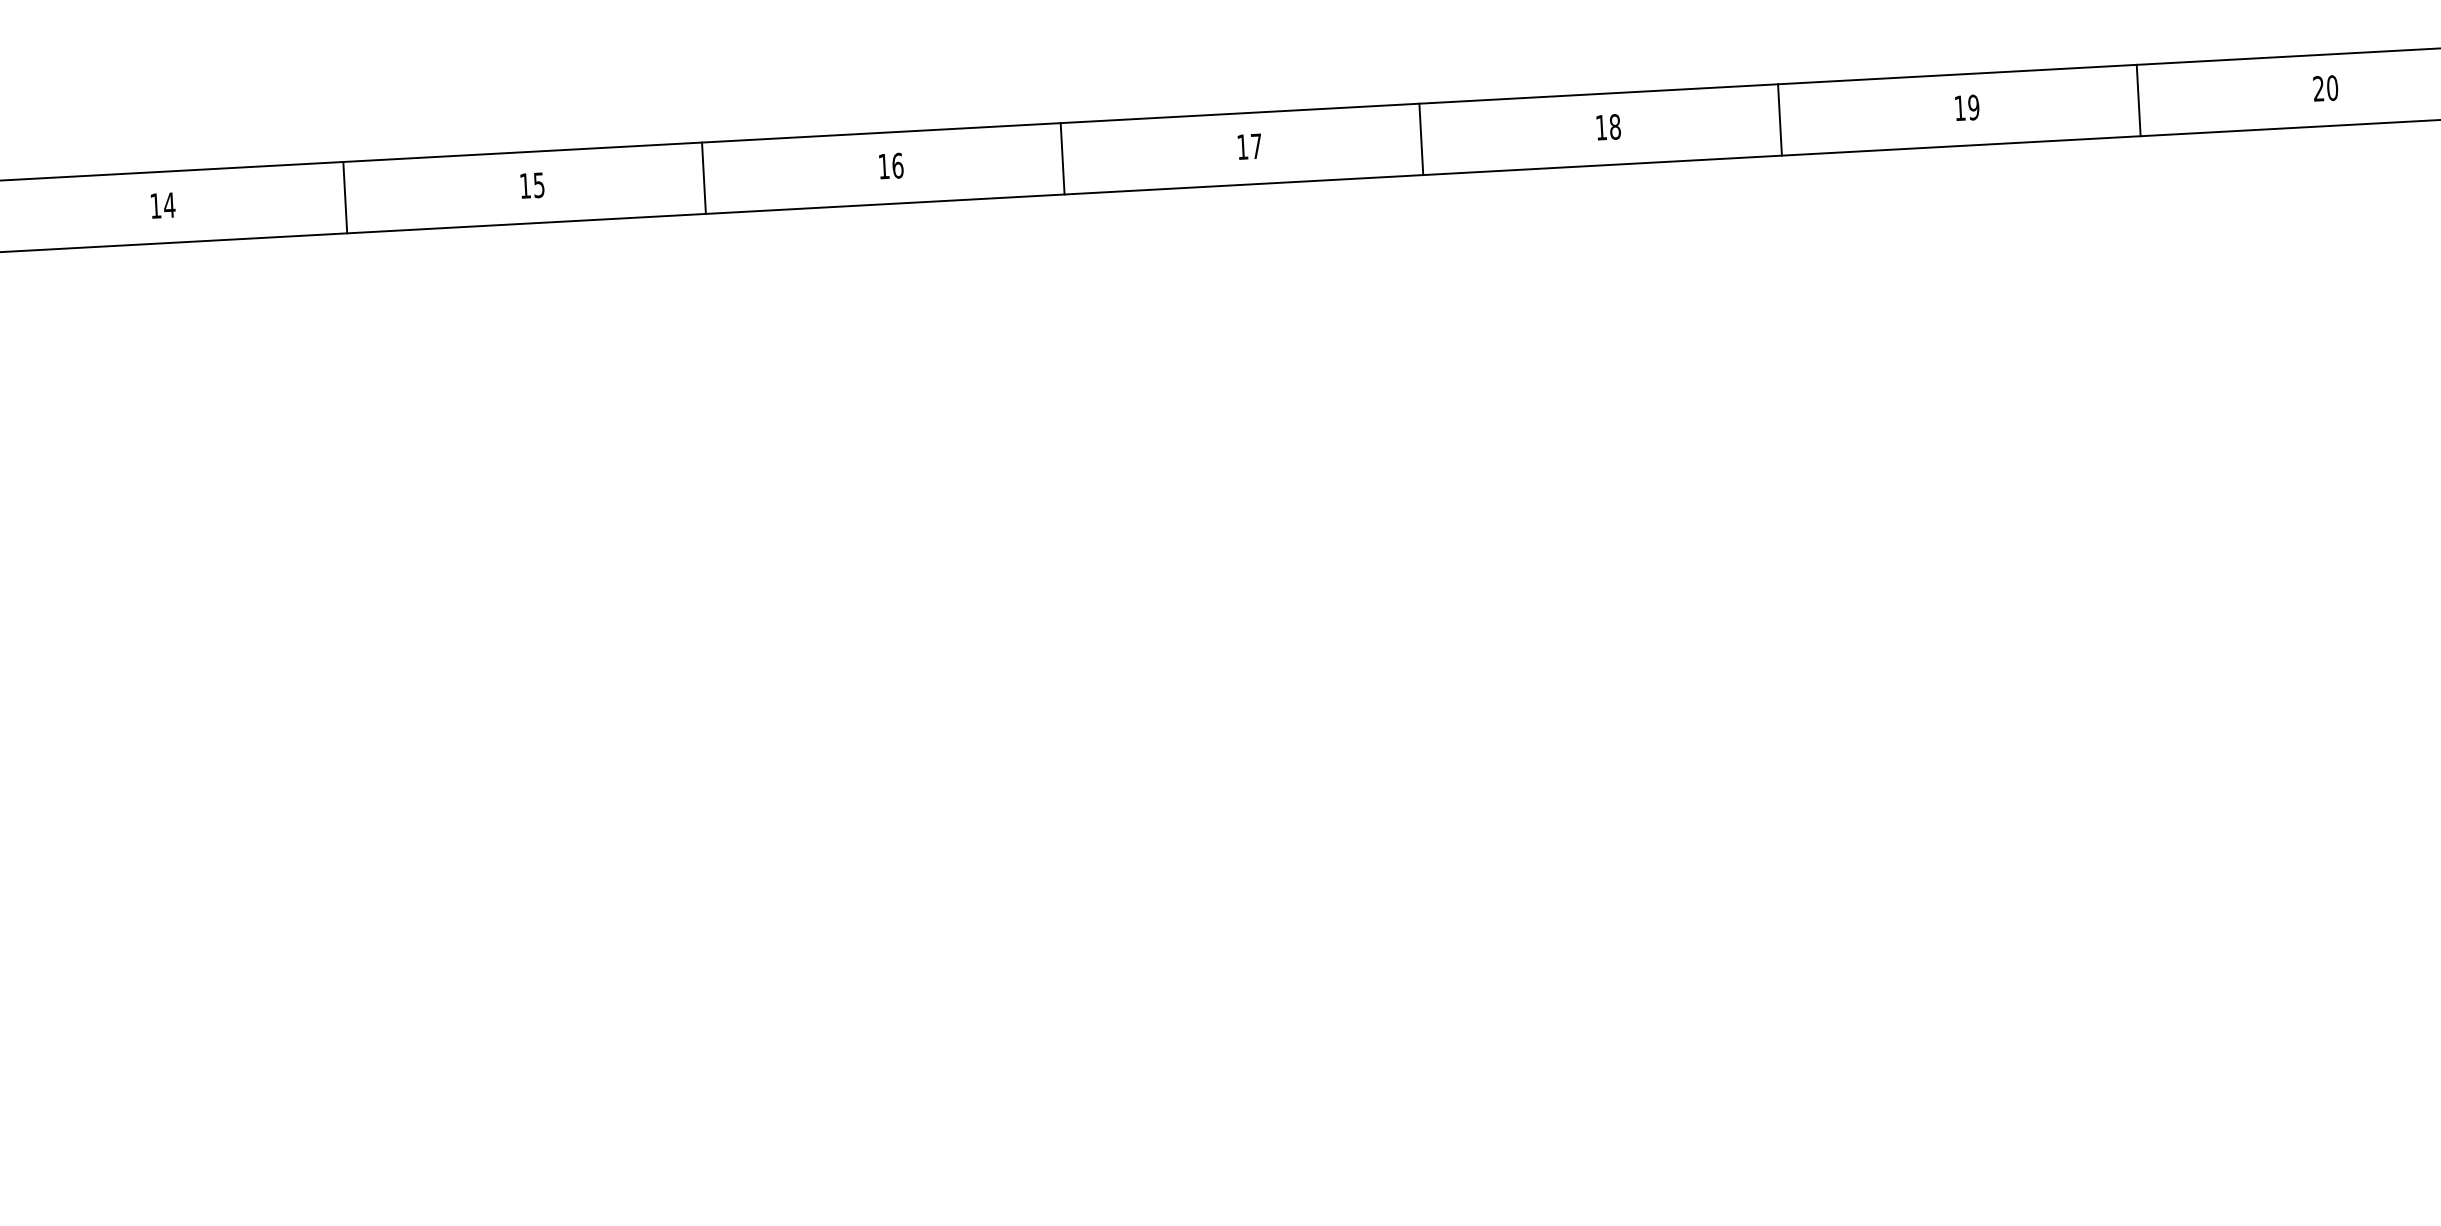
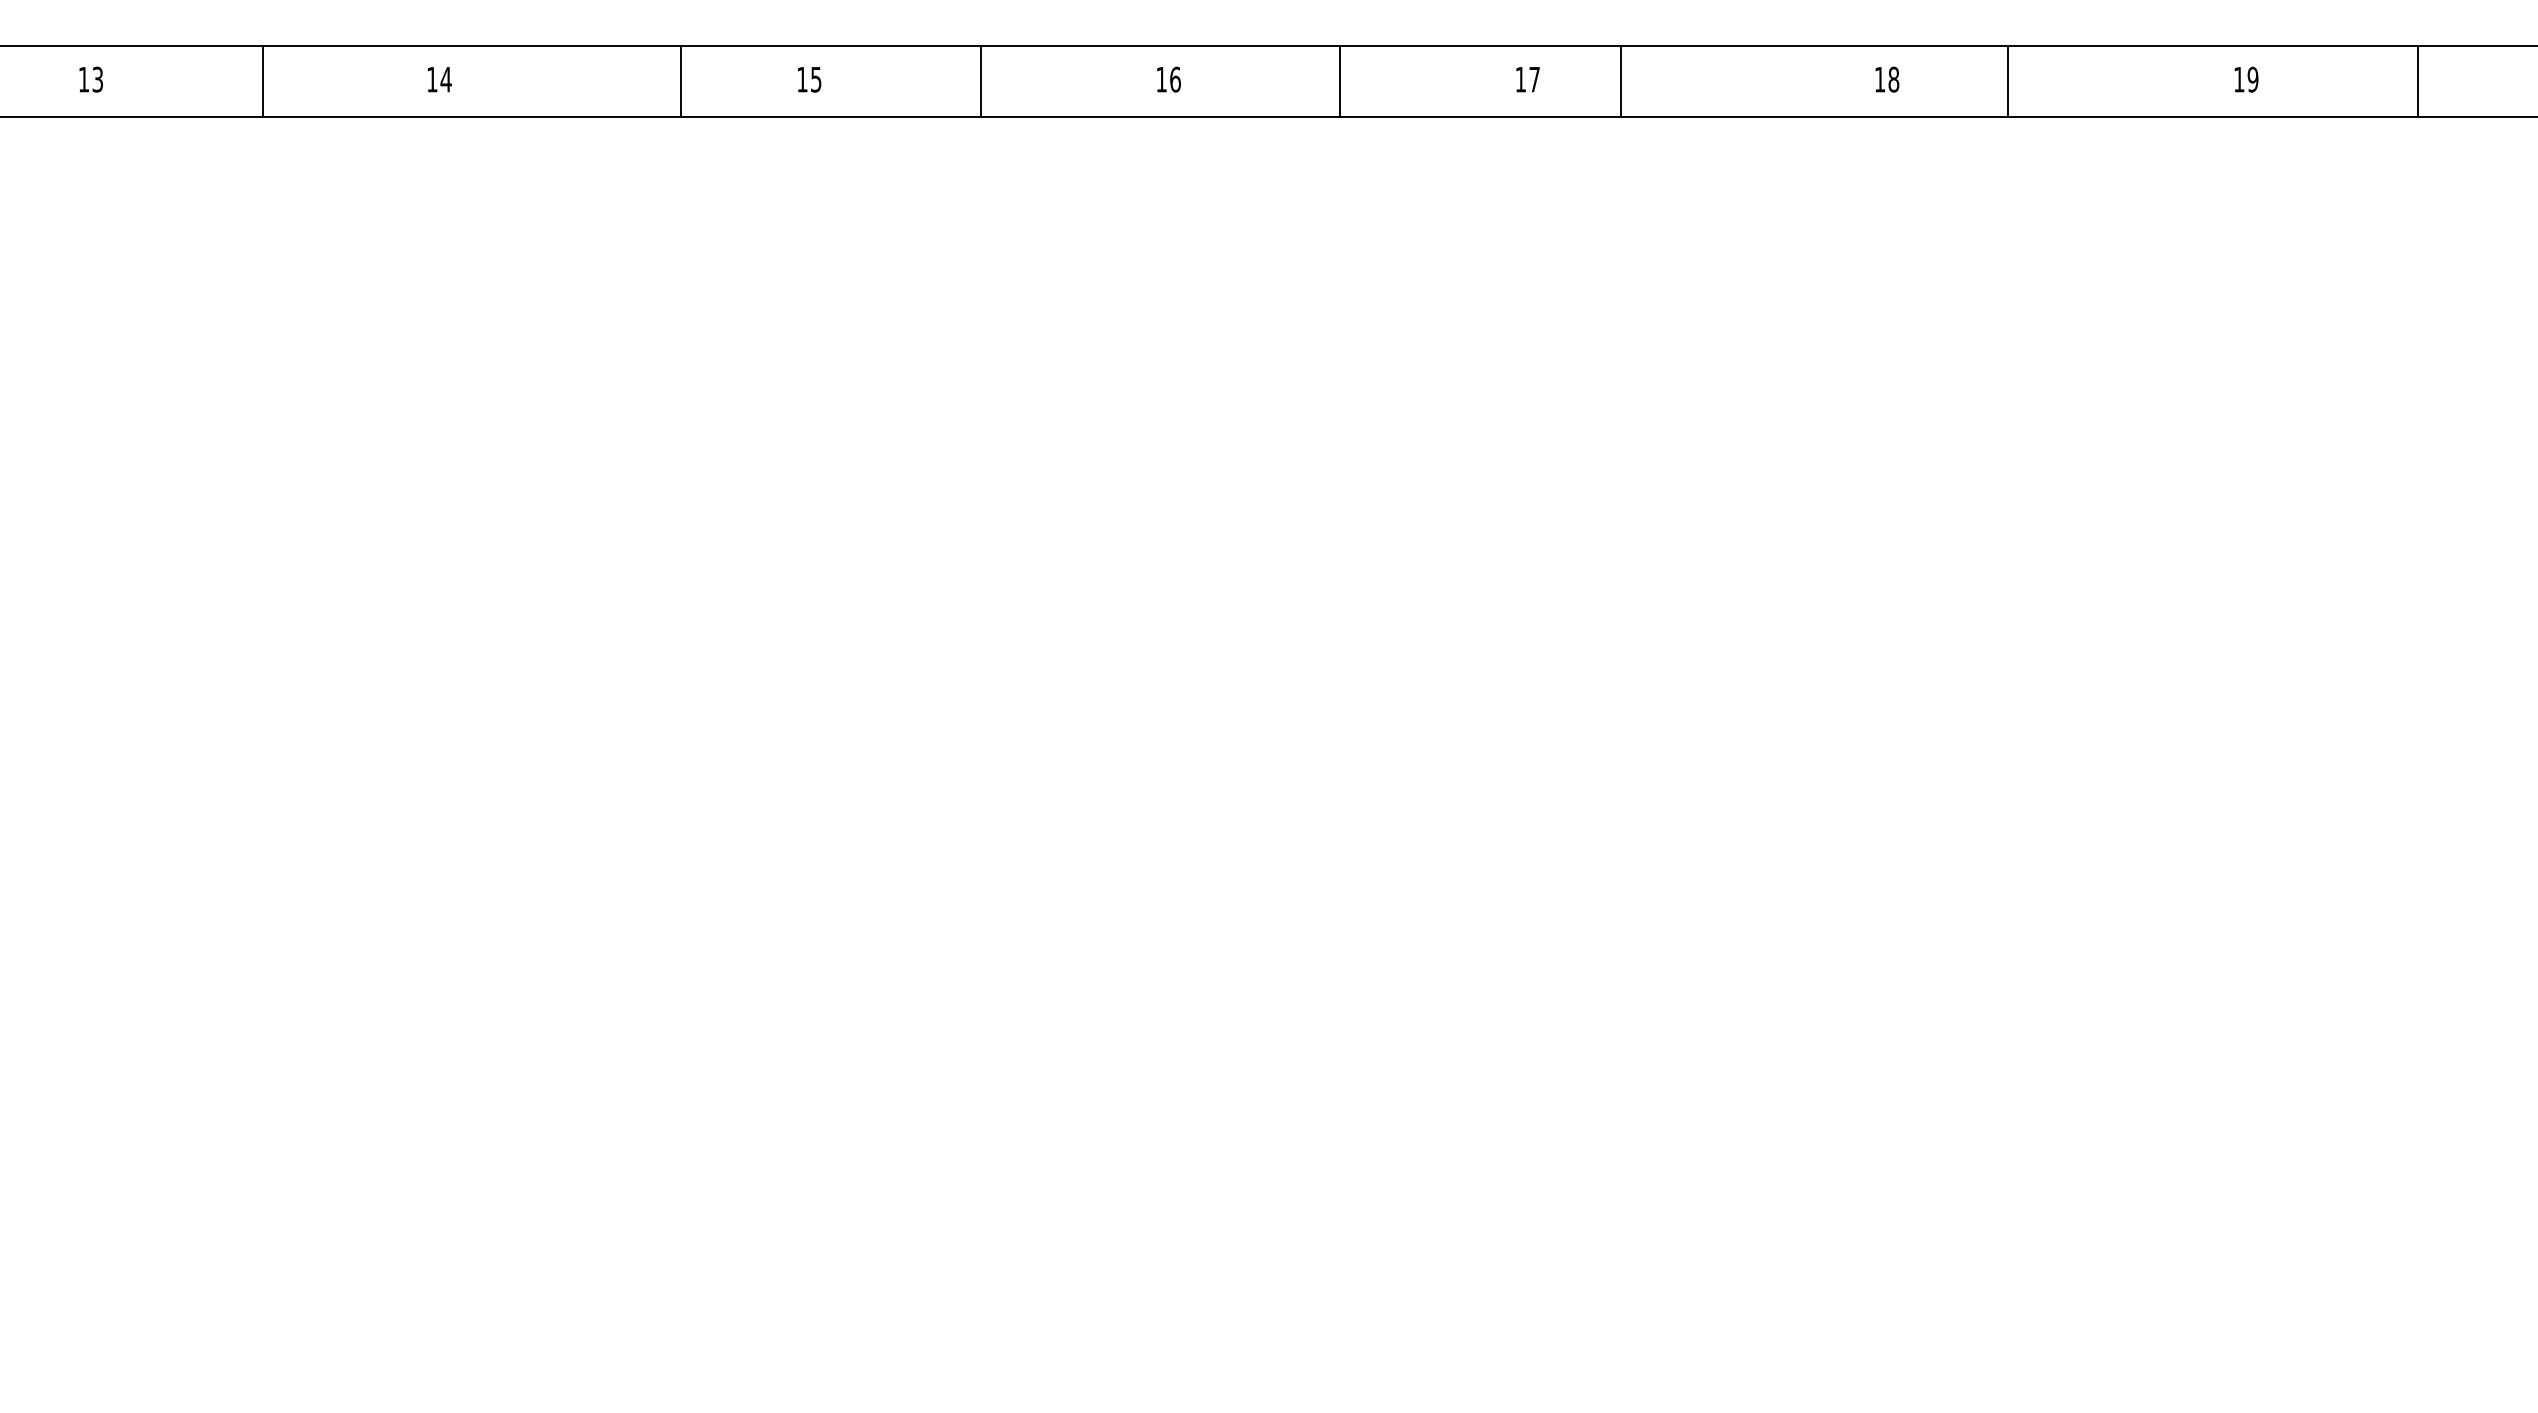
line: (1779, 119) -> (2007, 81), moved
line: (1421, 139) -> (1620, 81), moved
line: (344, 197) -> (680, 81), moved

